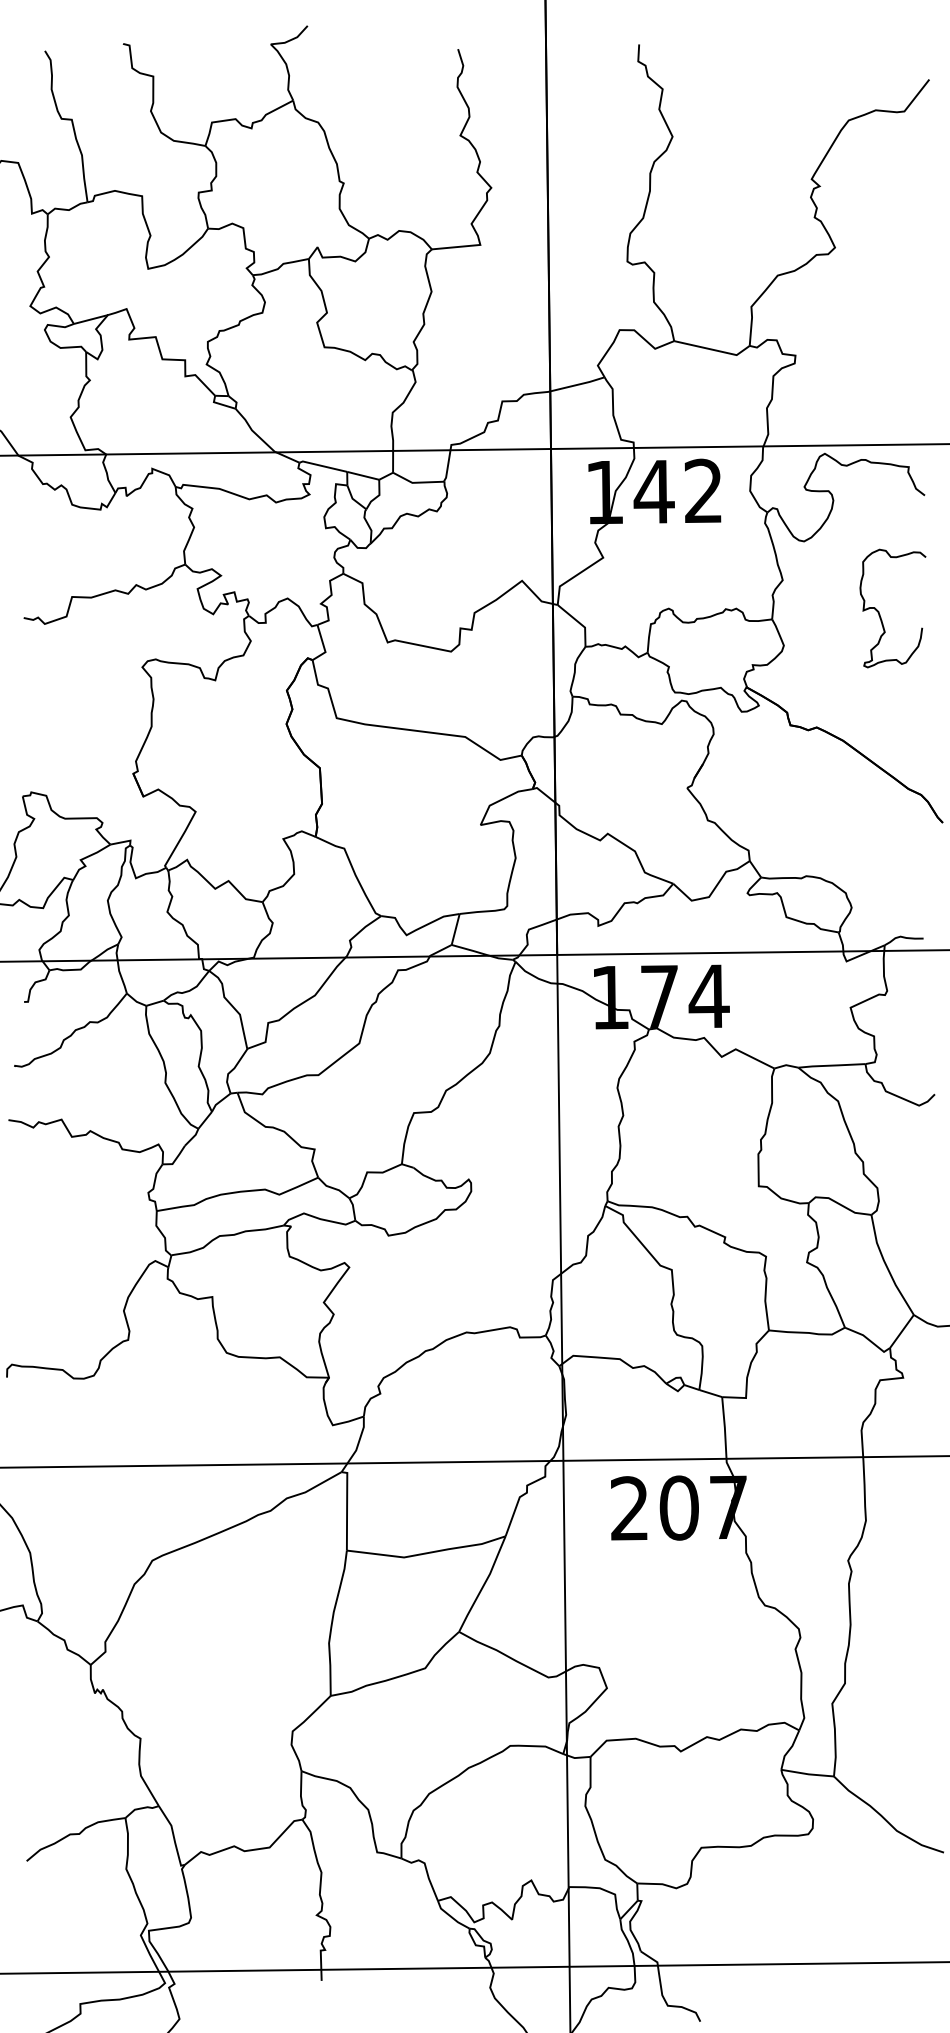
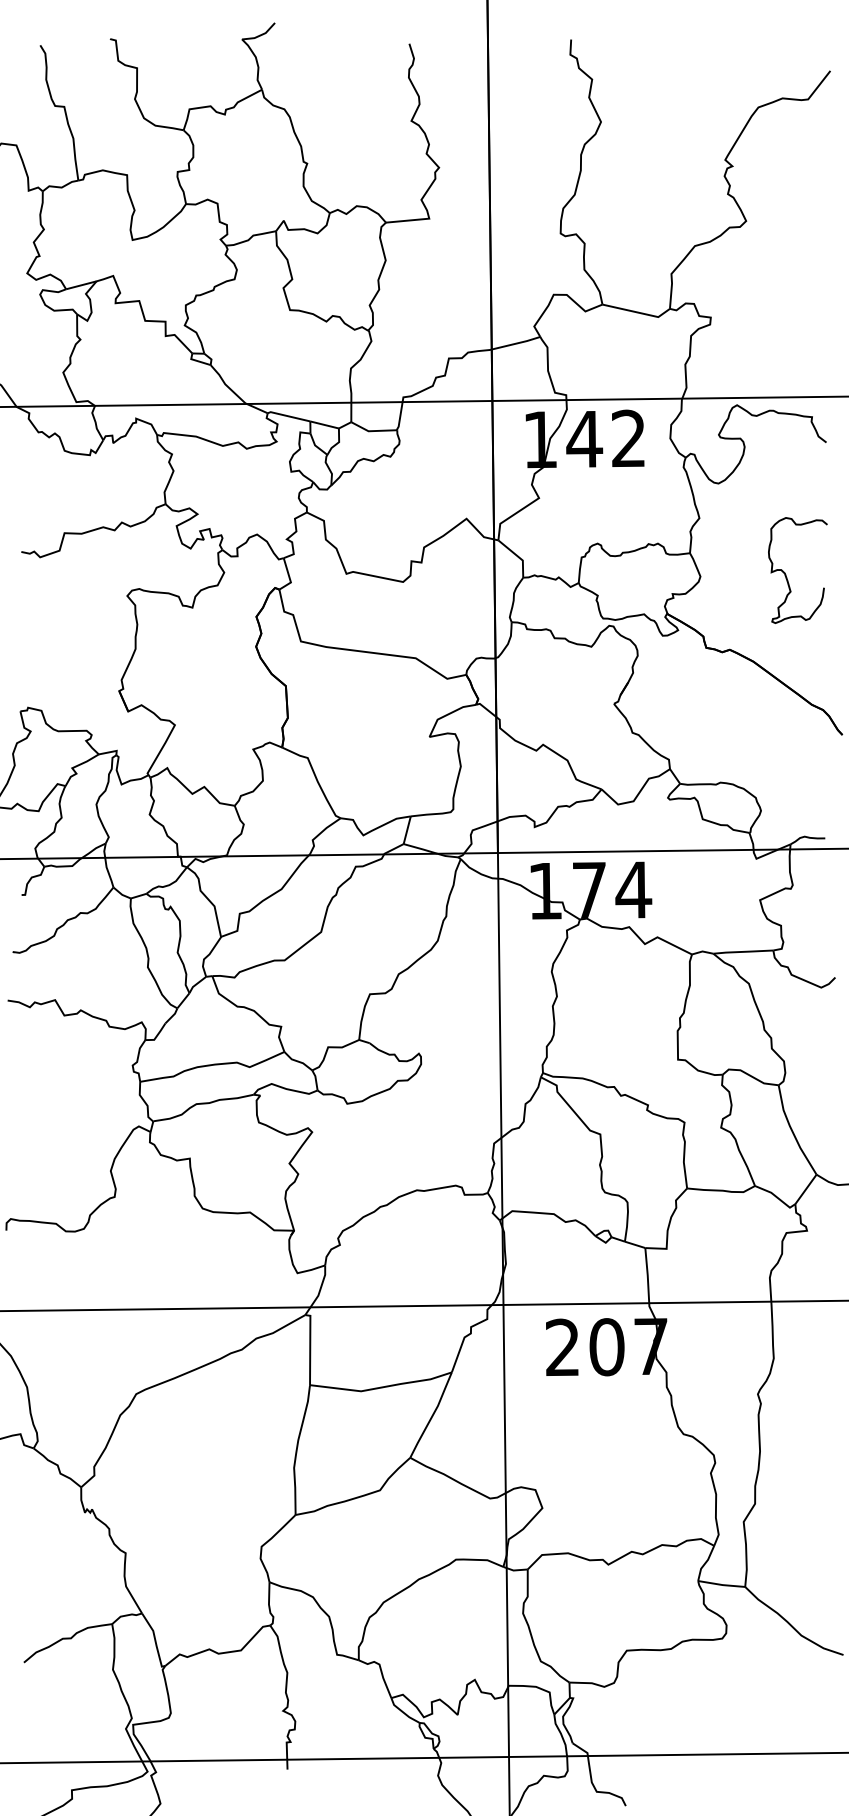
curve: (880, 612) -> (786, 574), moved

